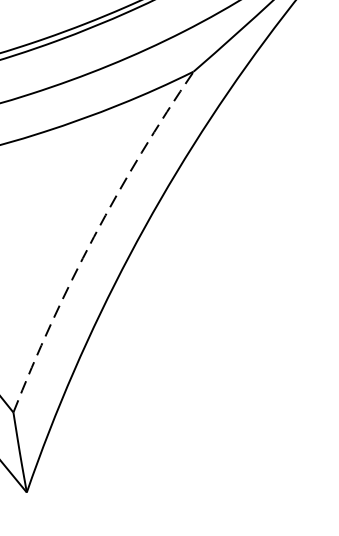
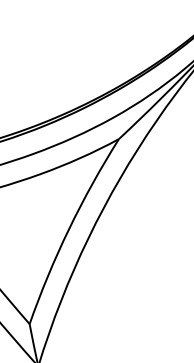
arc: (94, 237) -> (69, 229), dashed -> solid

